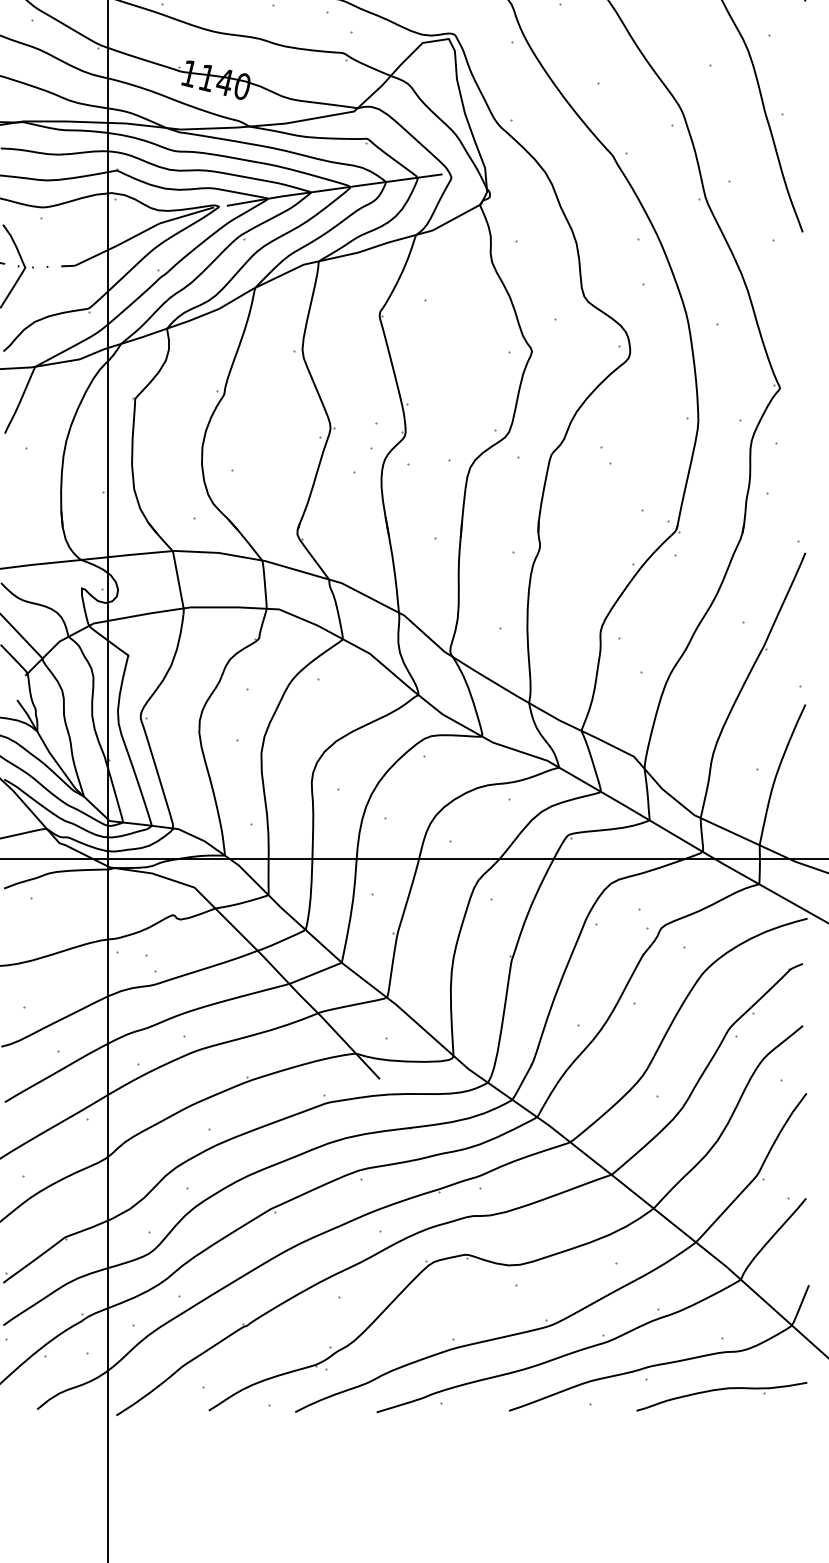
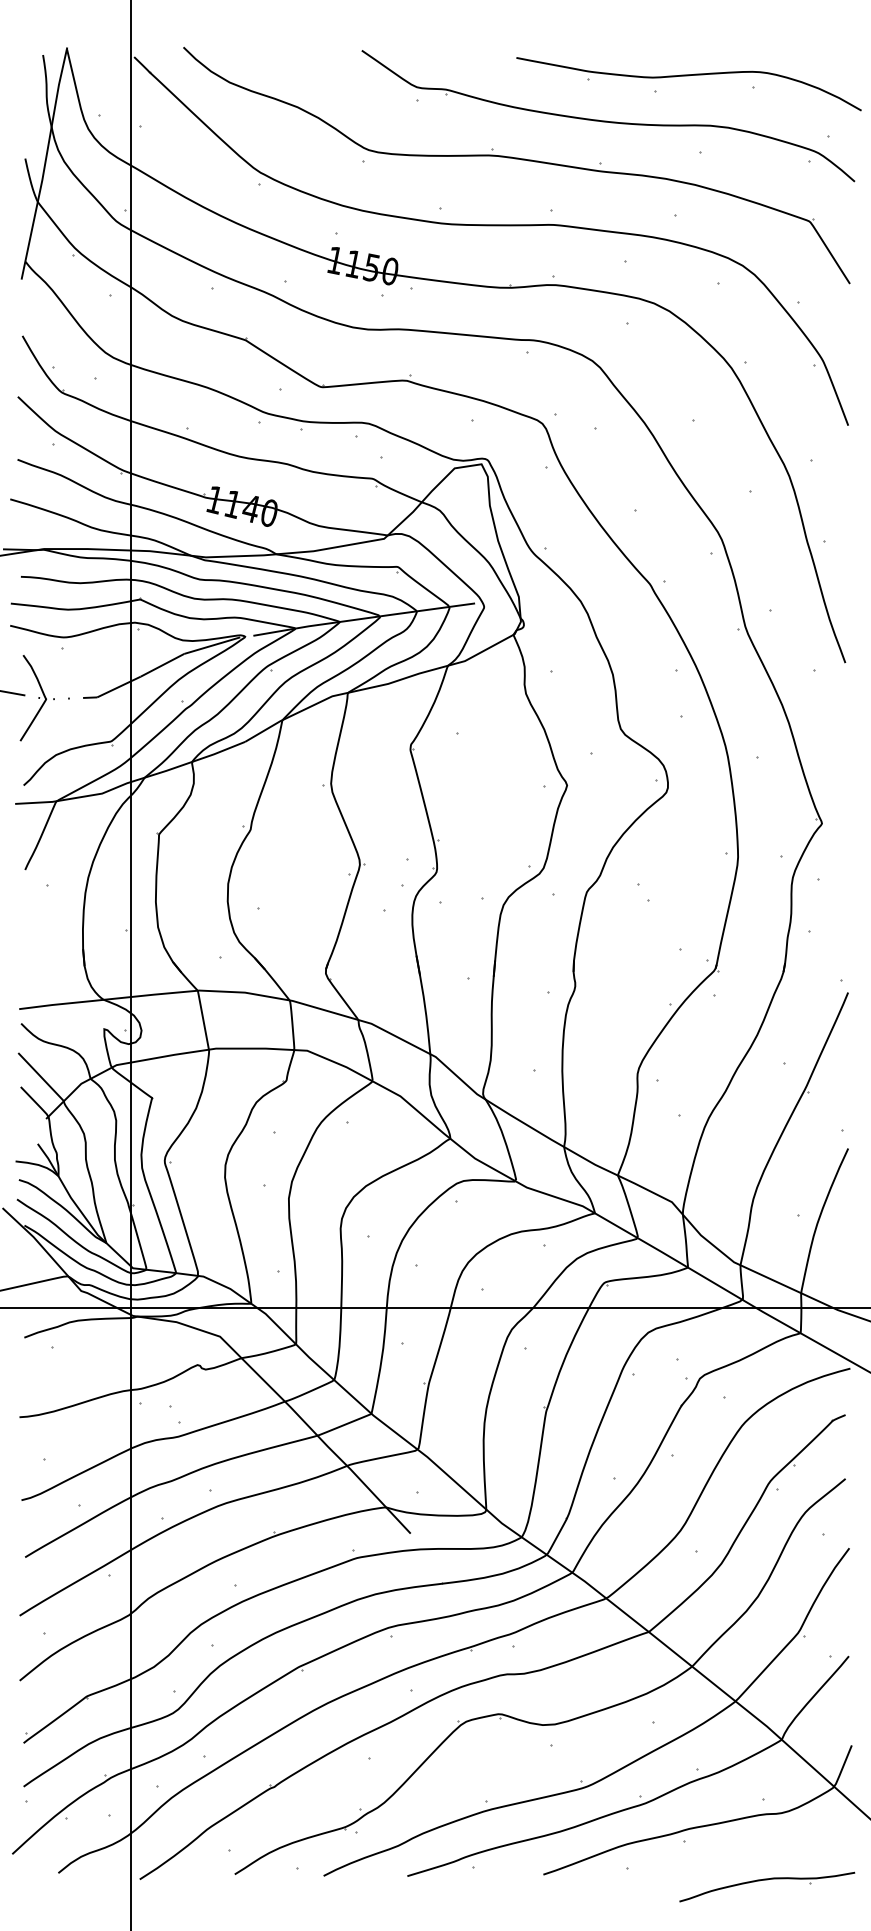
part: (722, 1396) -> (767, 1886), moved

